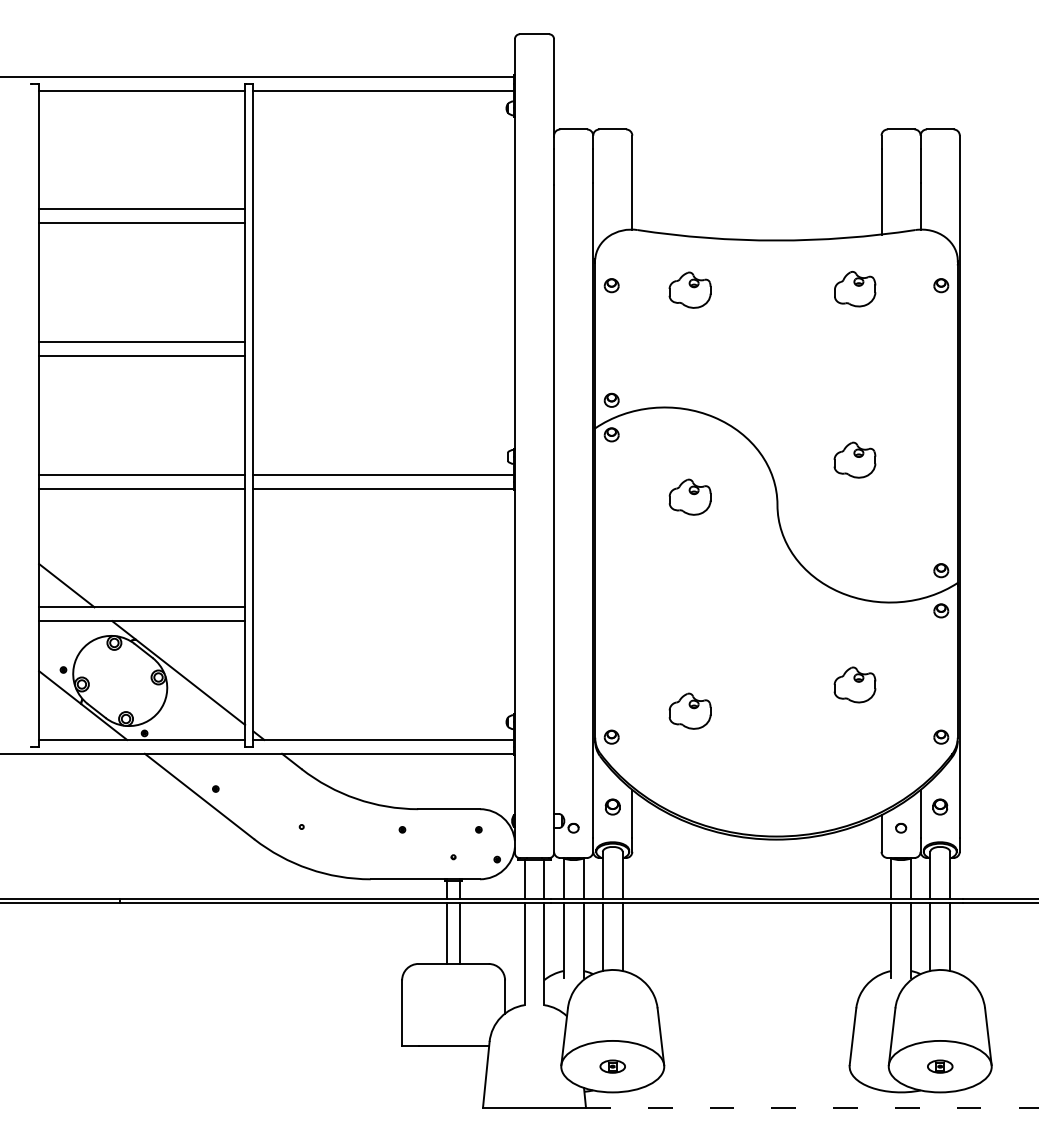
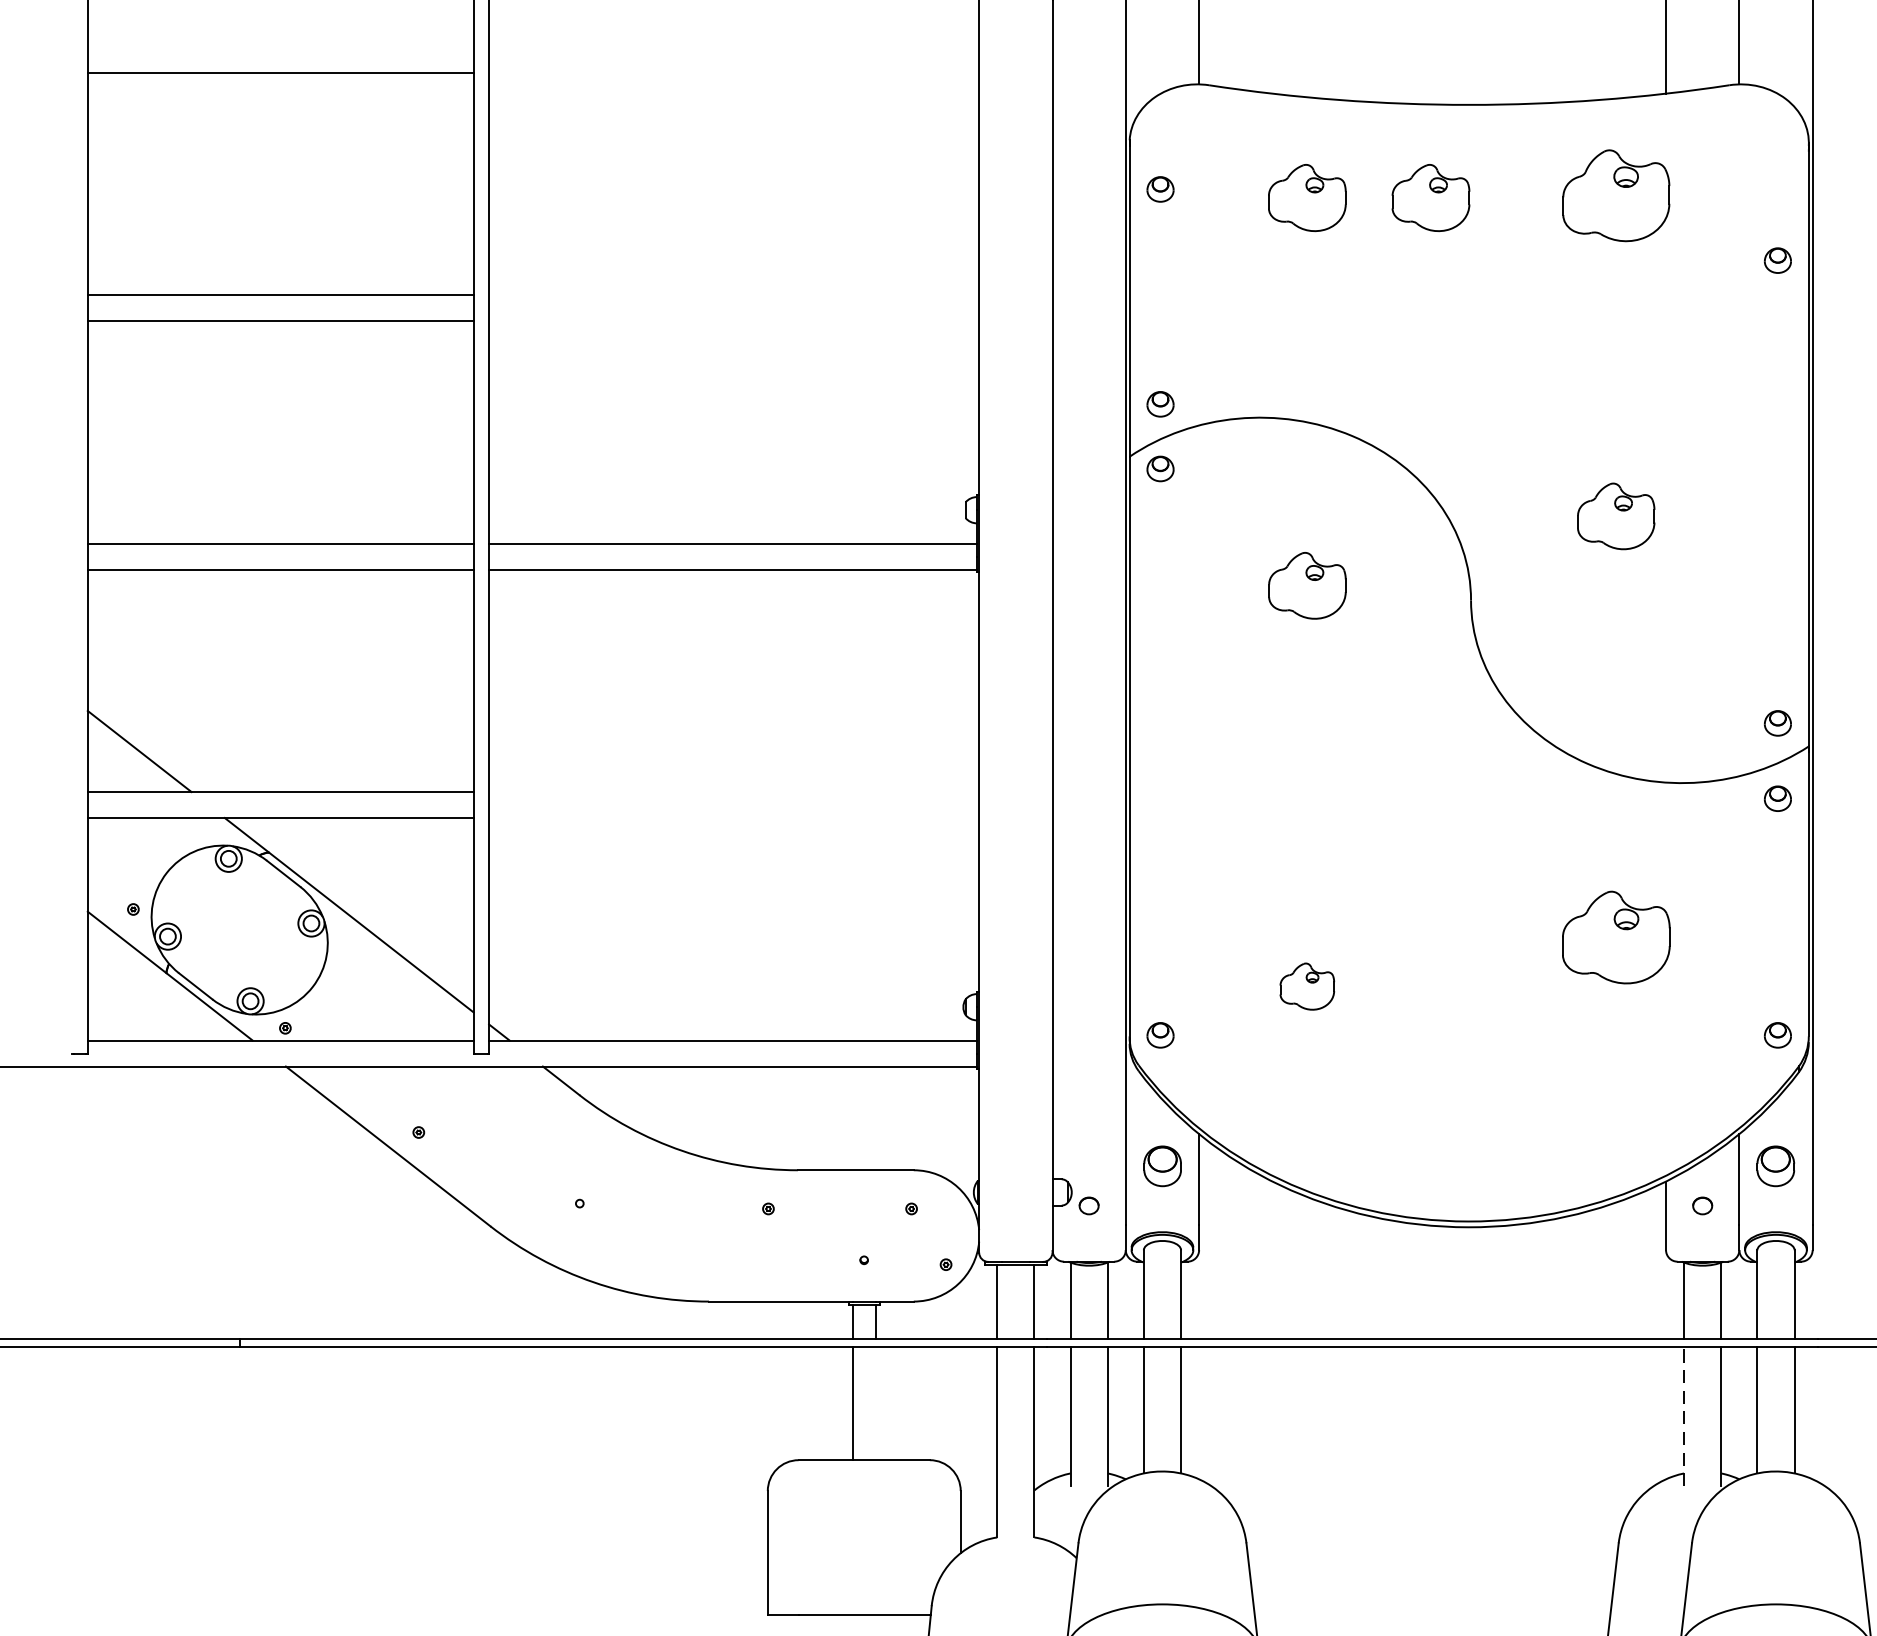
line: (142, 209) -> (281, 46), removed
part: (941, 285) -> (1778, 260), moved
part: (755, 289) -> (1429, 196), added
part: (855, 289) -> (1617, 196), size x1.4
part: (854, 684) -> (1615, 936), size x1.4
part: (689, 710) -> (1306, 985), size x0.7
part: (612, 806) -> (1161, 1165), size x1.4
part: (940, 806) -> (1776, 1165), size x1.4
line: (459, 933) -> (875, 1403), removed
line: (891, 940) -> (1684, 1416), solid -> dashed

